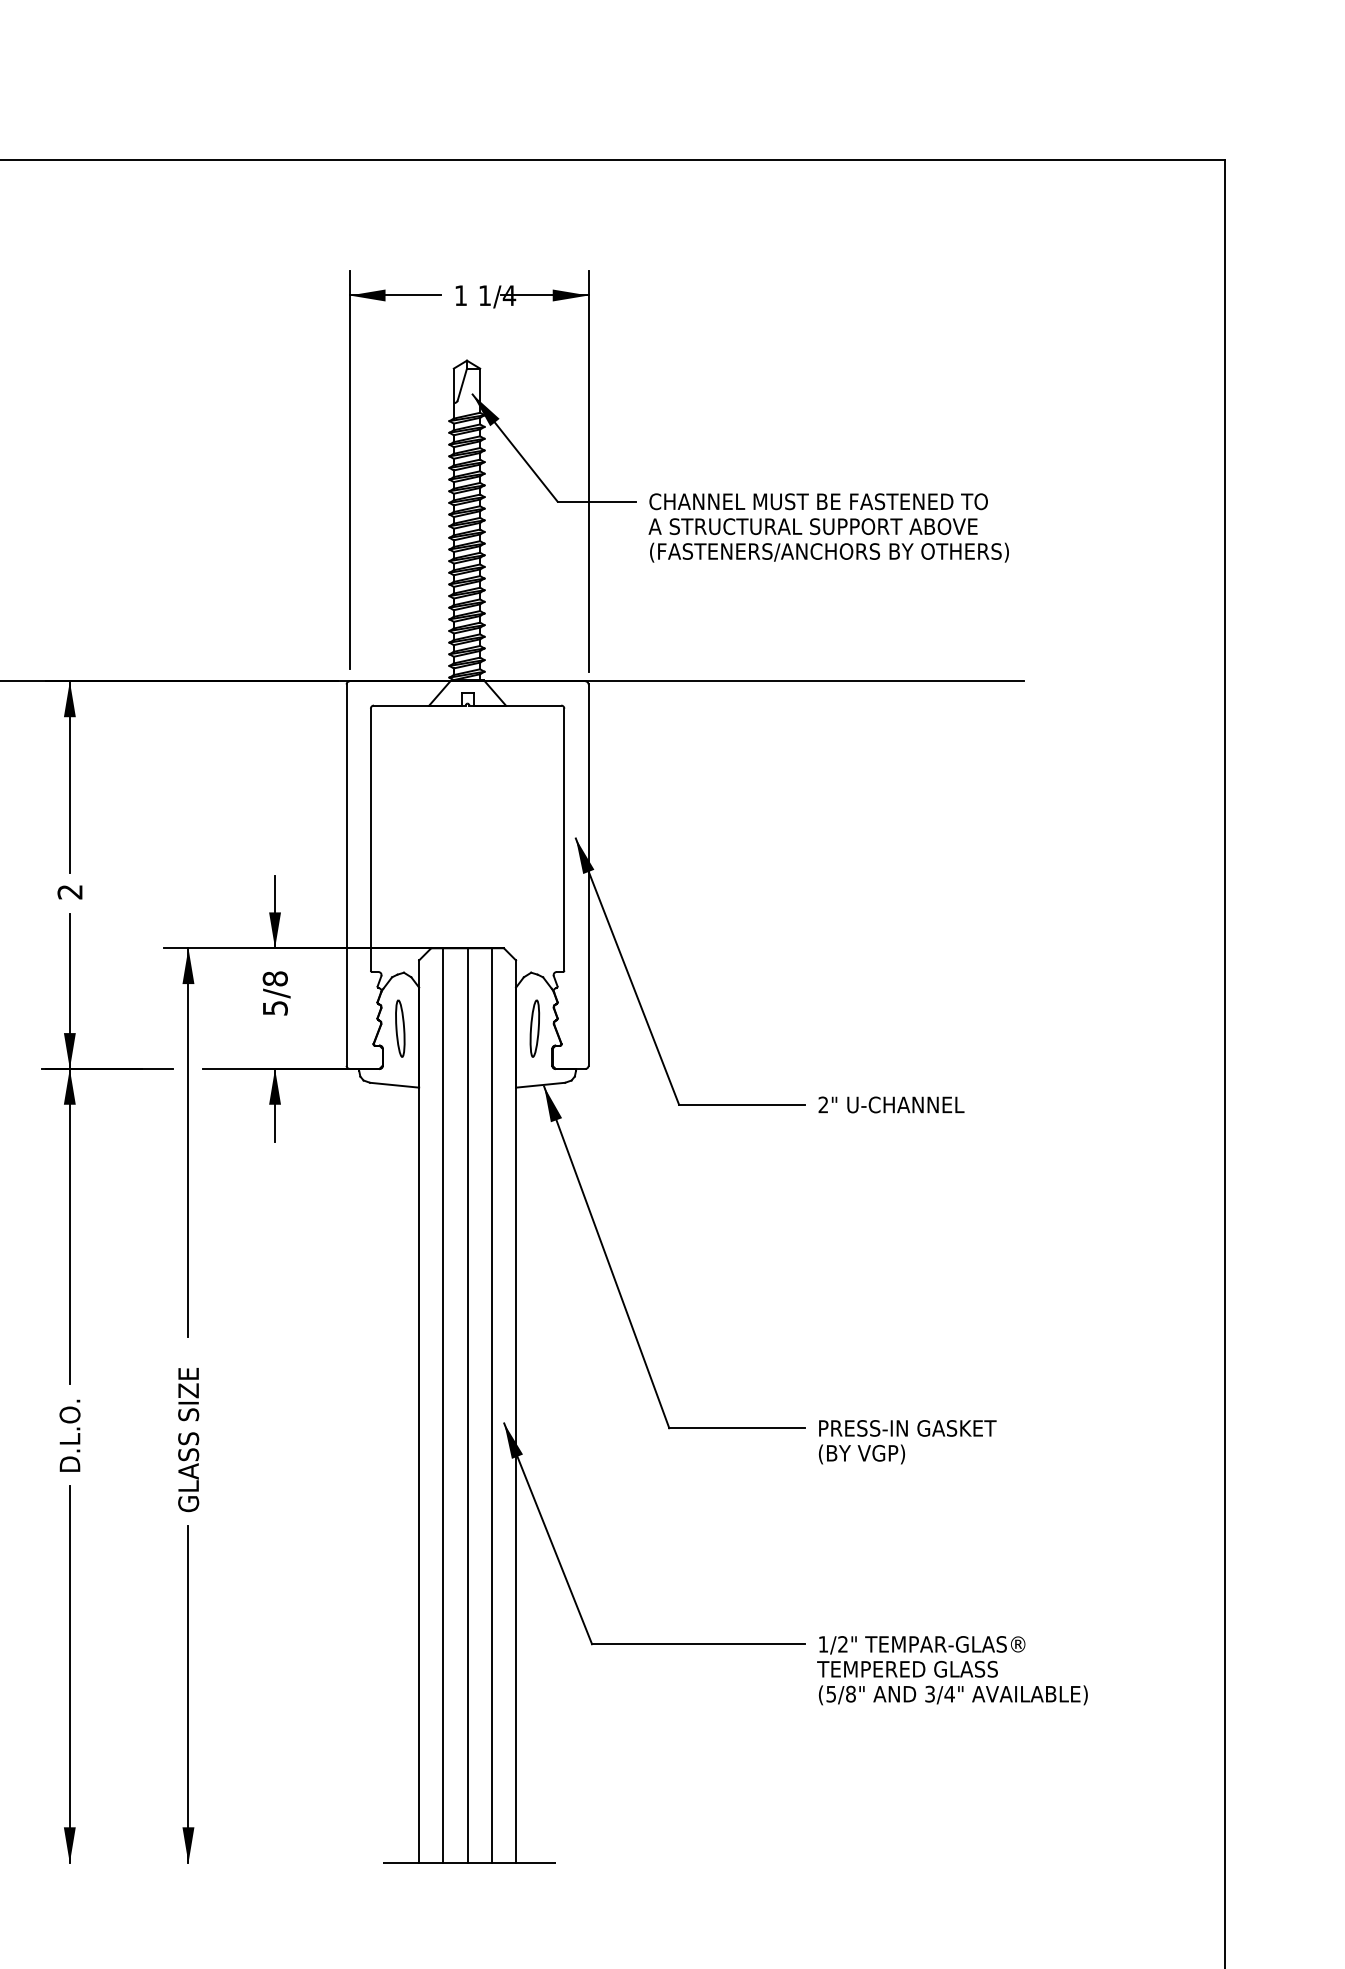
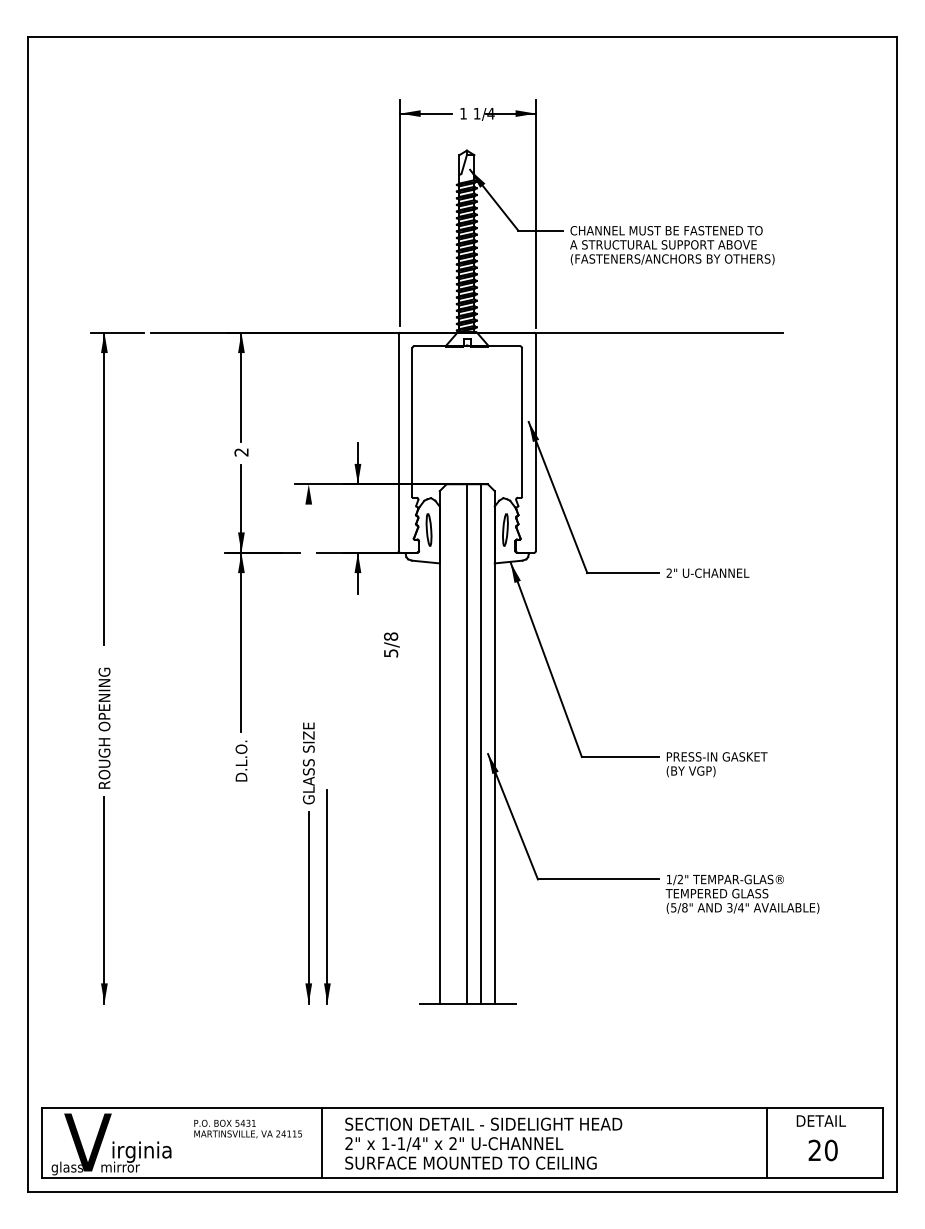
text: (276, 992) -> (391, 644), moved
line: (187, 1142) -> (308, 594), removed
line: (443, 1404) -> (453, 743), removed
part: (69, 1674) -> (327, 896), moved

